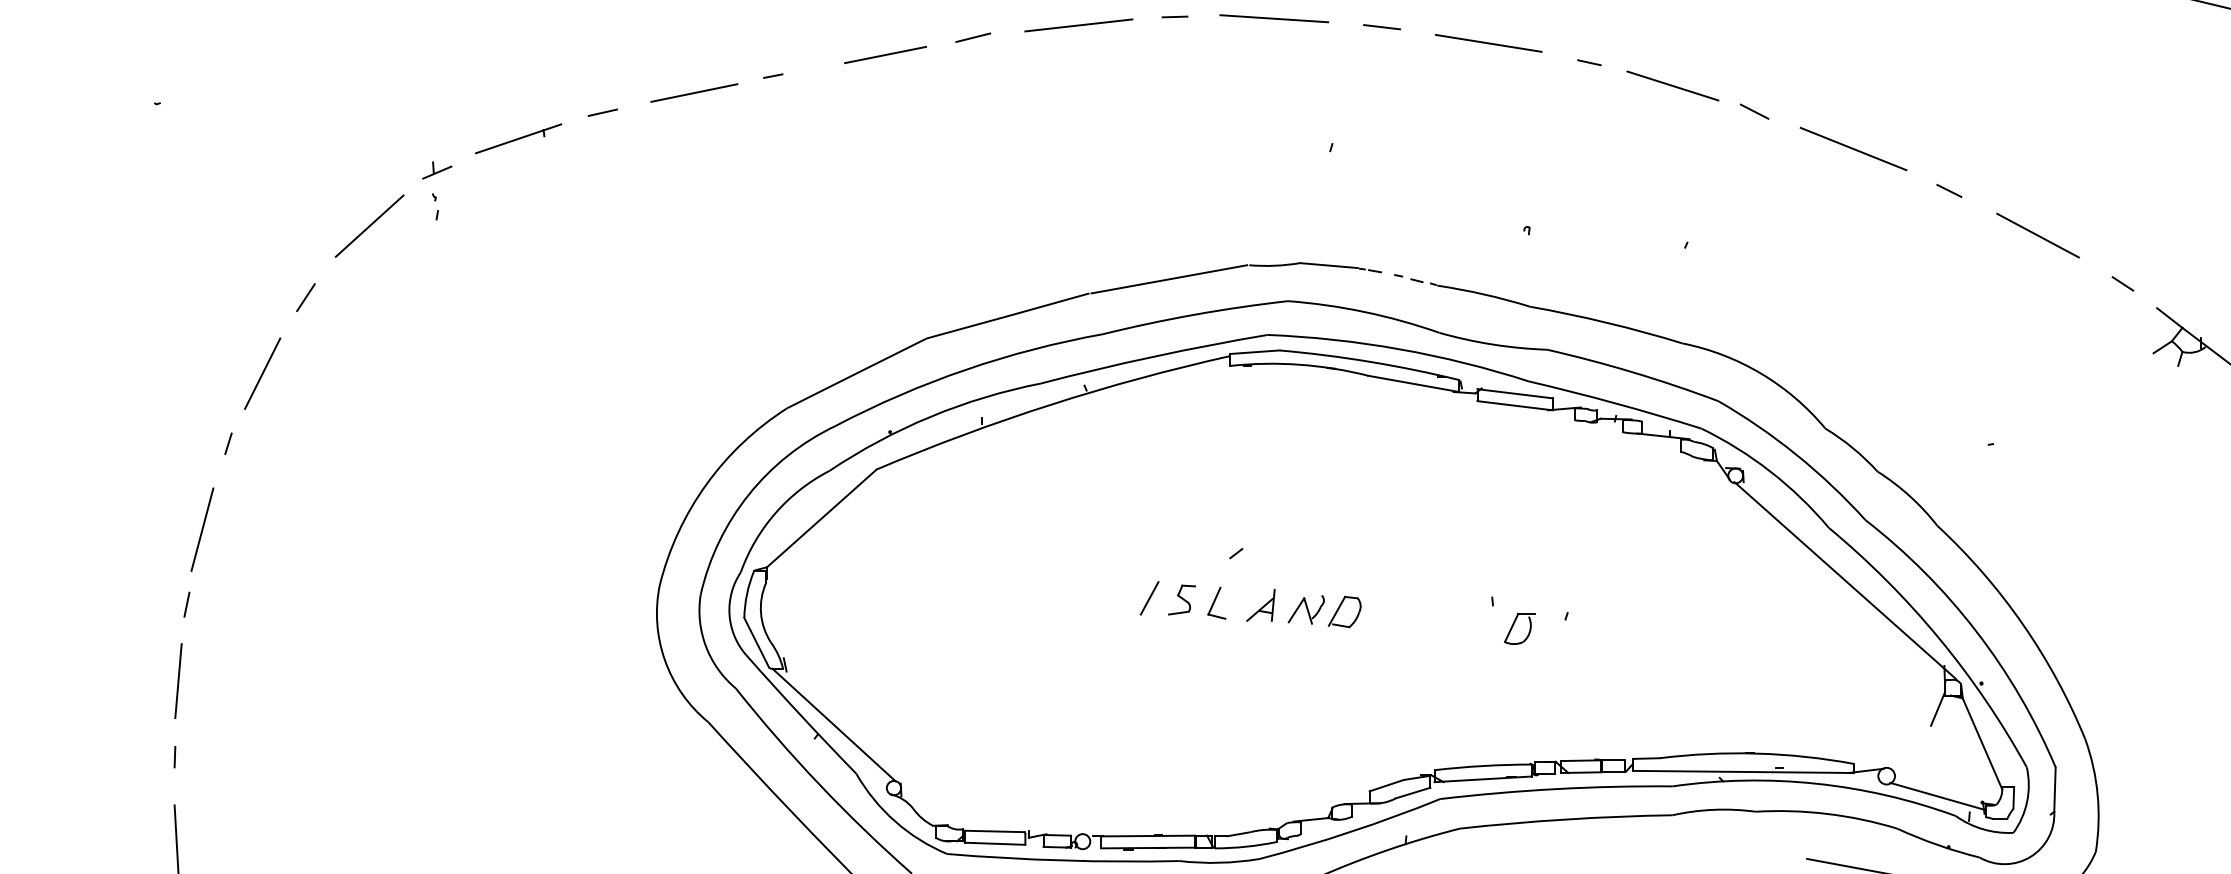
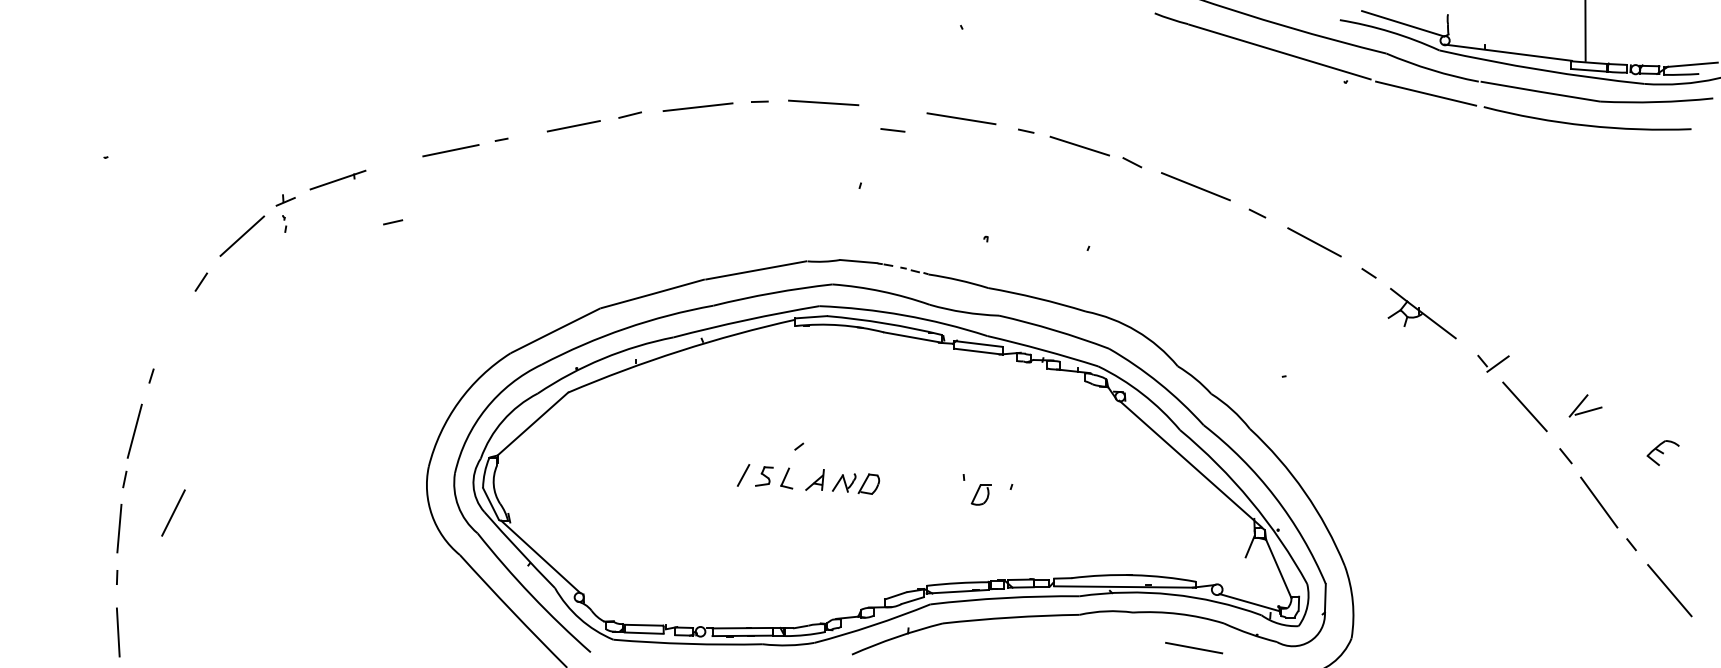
line: (1381, 27) -> (892, 130), moved
line: (603, 112) -> (393, 222), moved
line: (262, 372) -> (173, 512), moved

